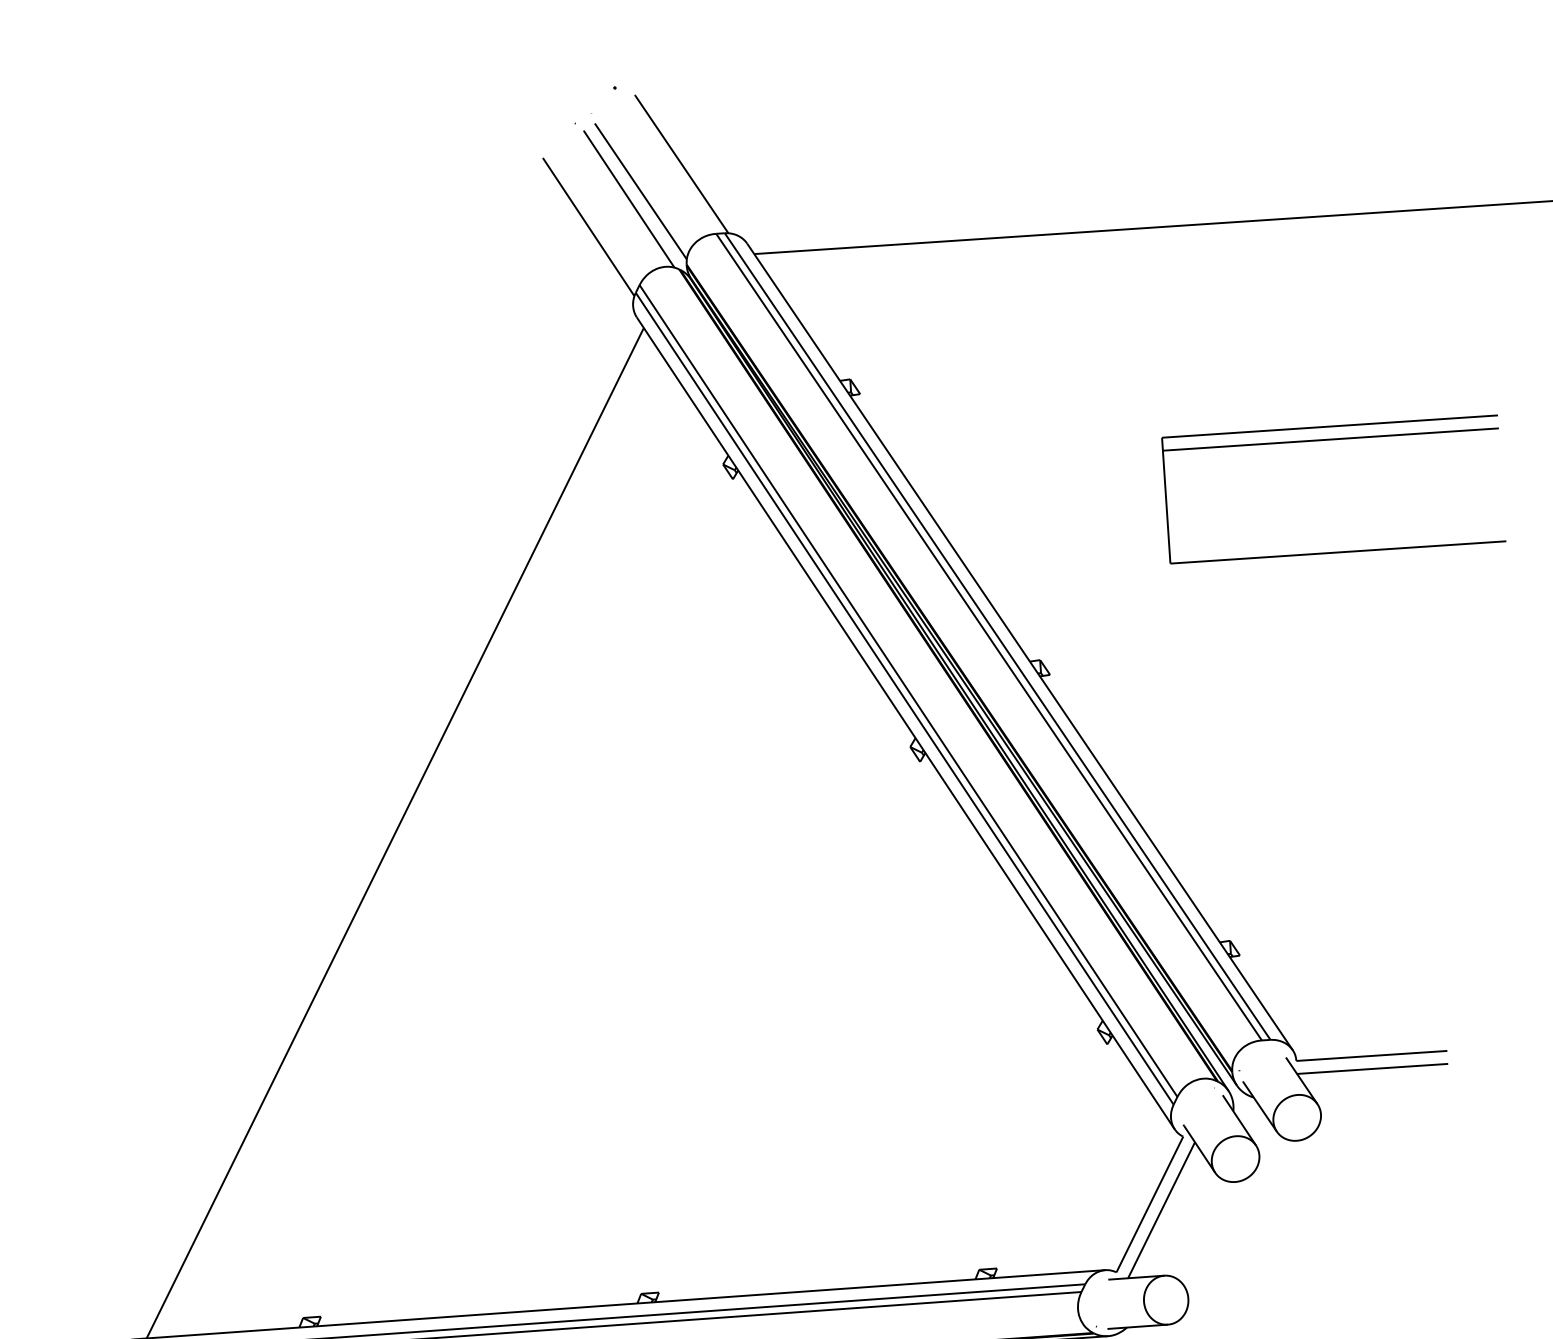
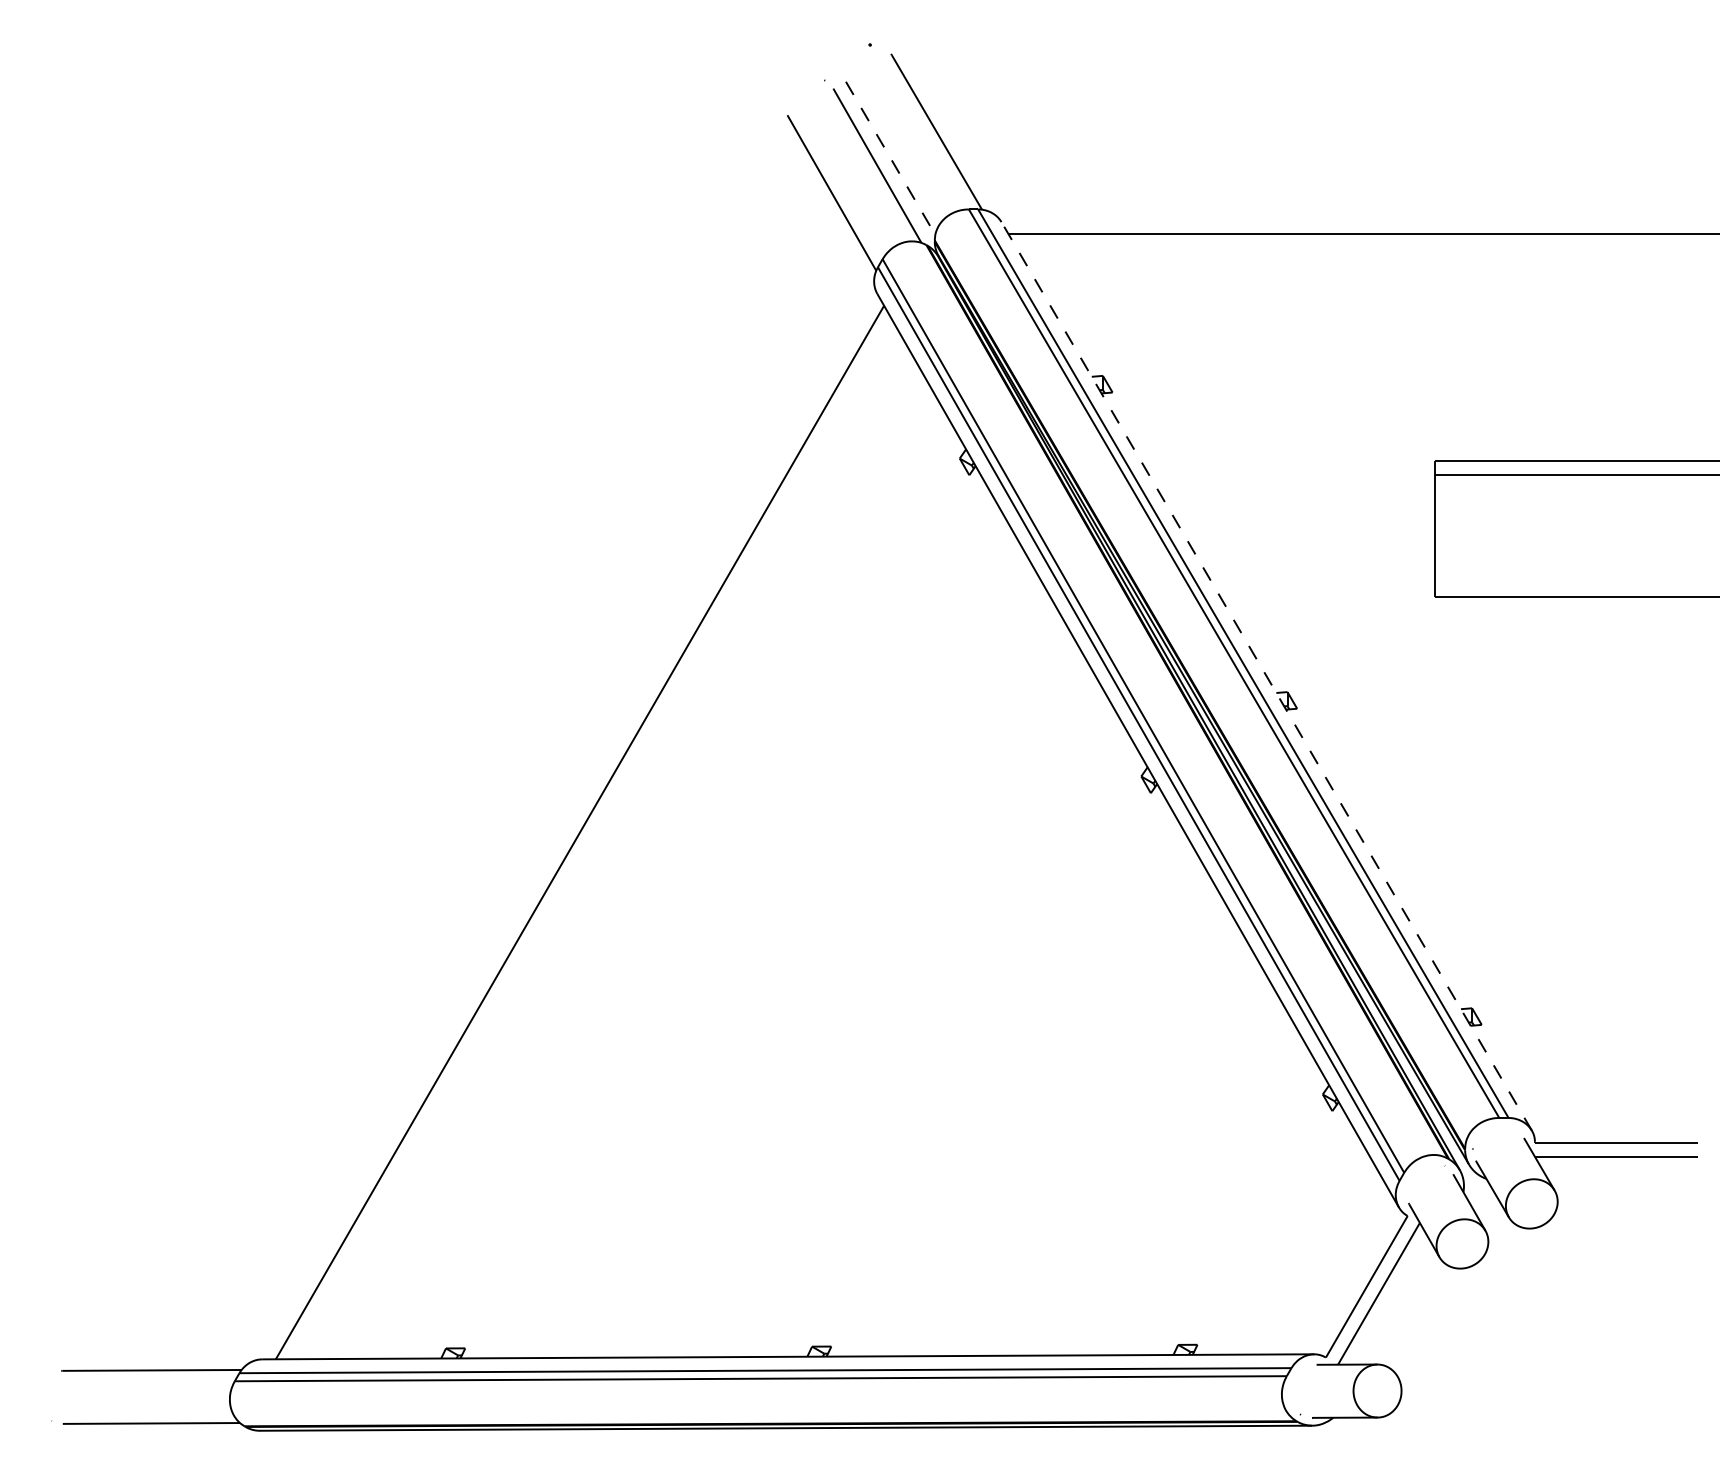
line: (640, 191) -> (890, 158), solid -> dashed
line: (1019, 646) -> (1266, 676), solid -> dashed

